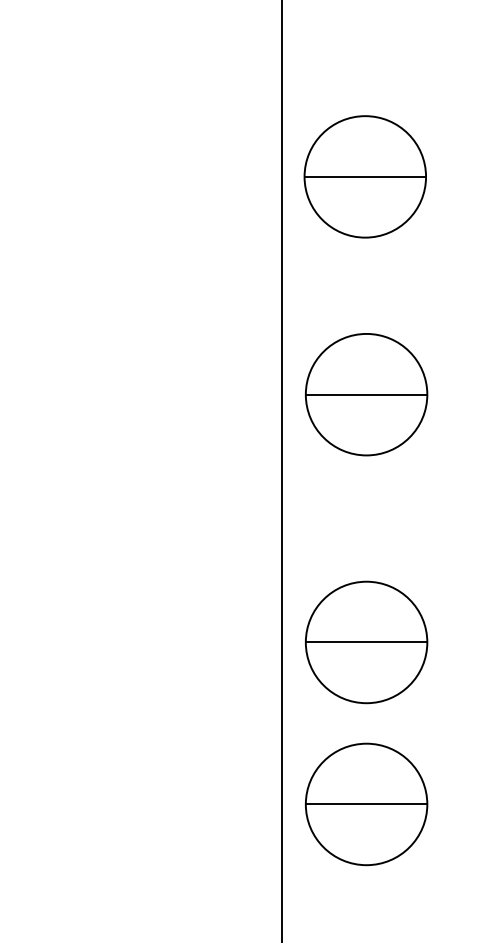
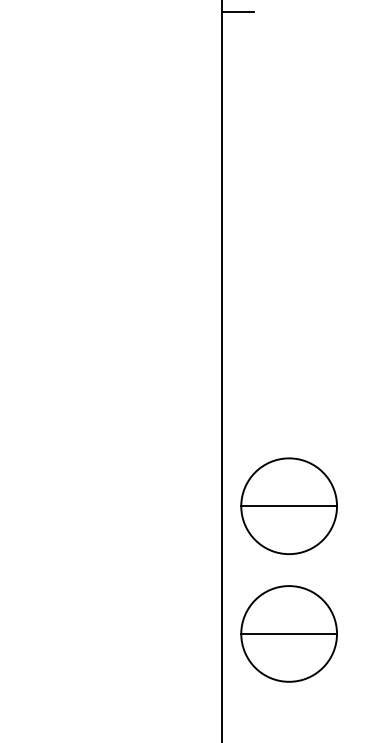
line: (302, 14) -> (238, 11), added
part: (364, 175) -> (287, 138), removed
part: (365, 394) -> (288, 310), removed

